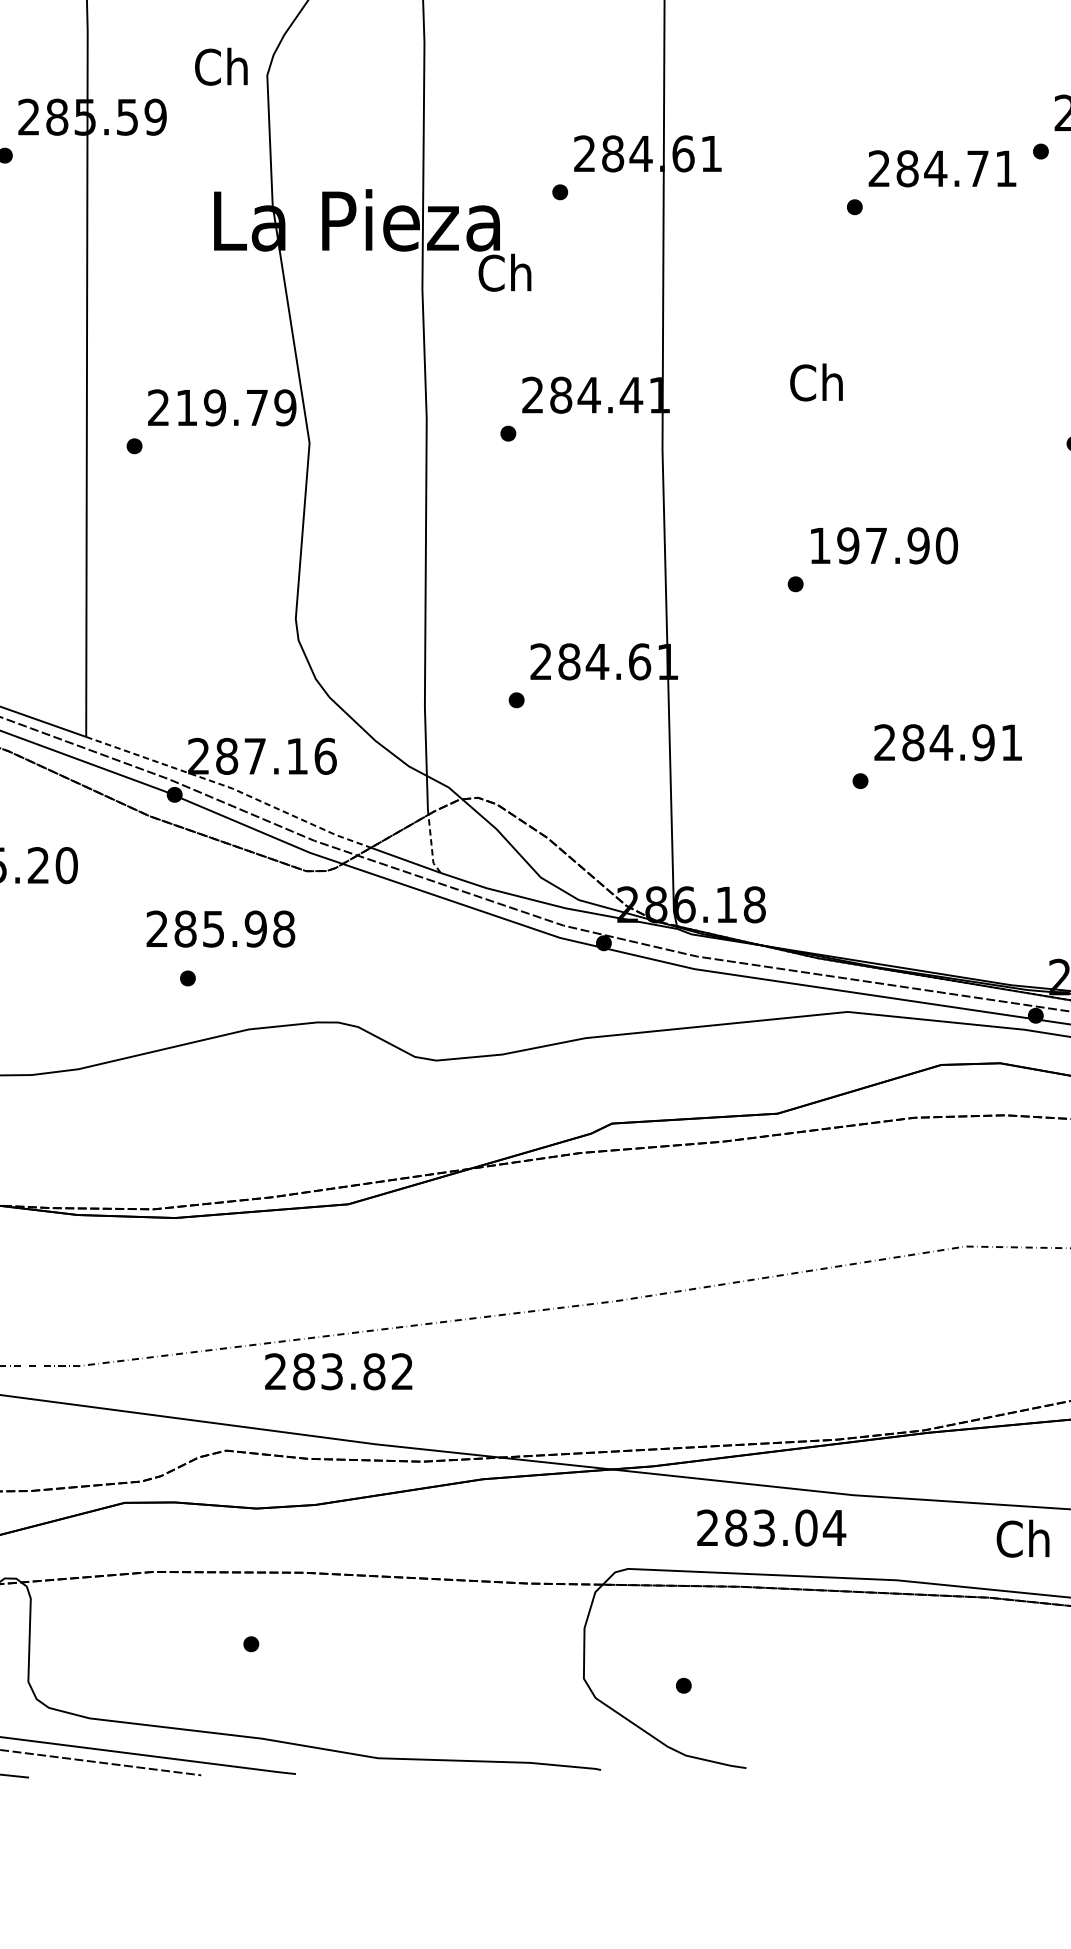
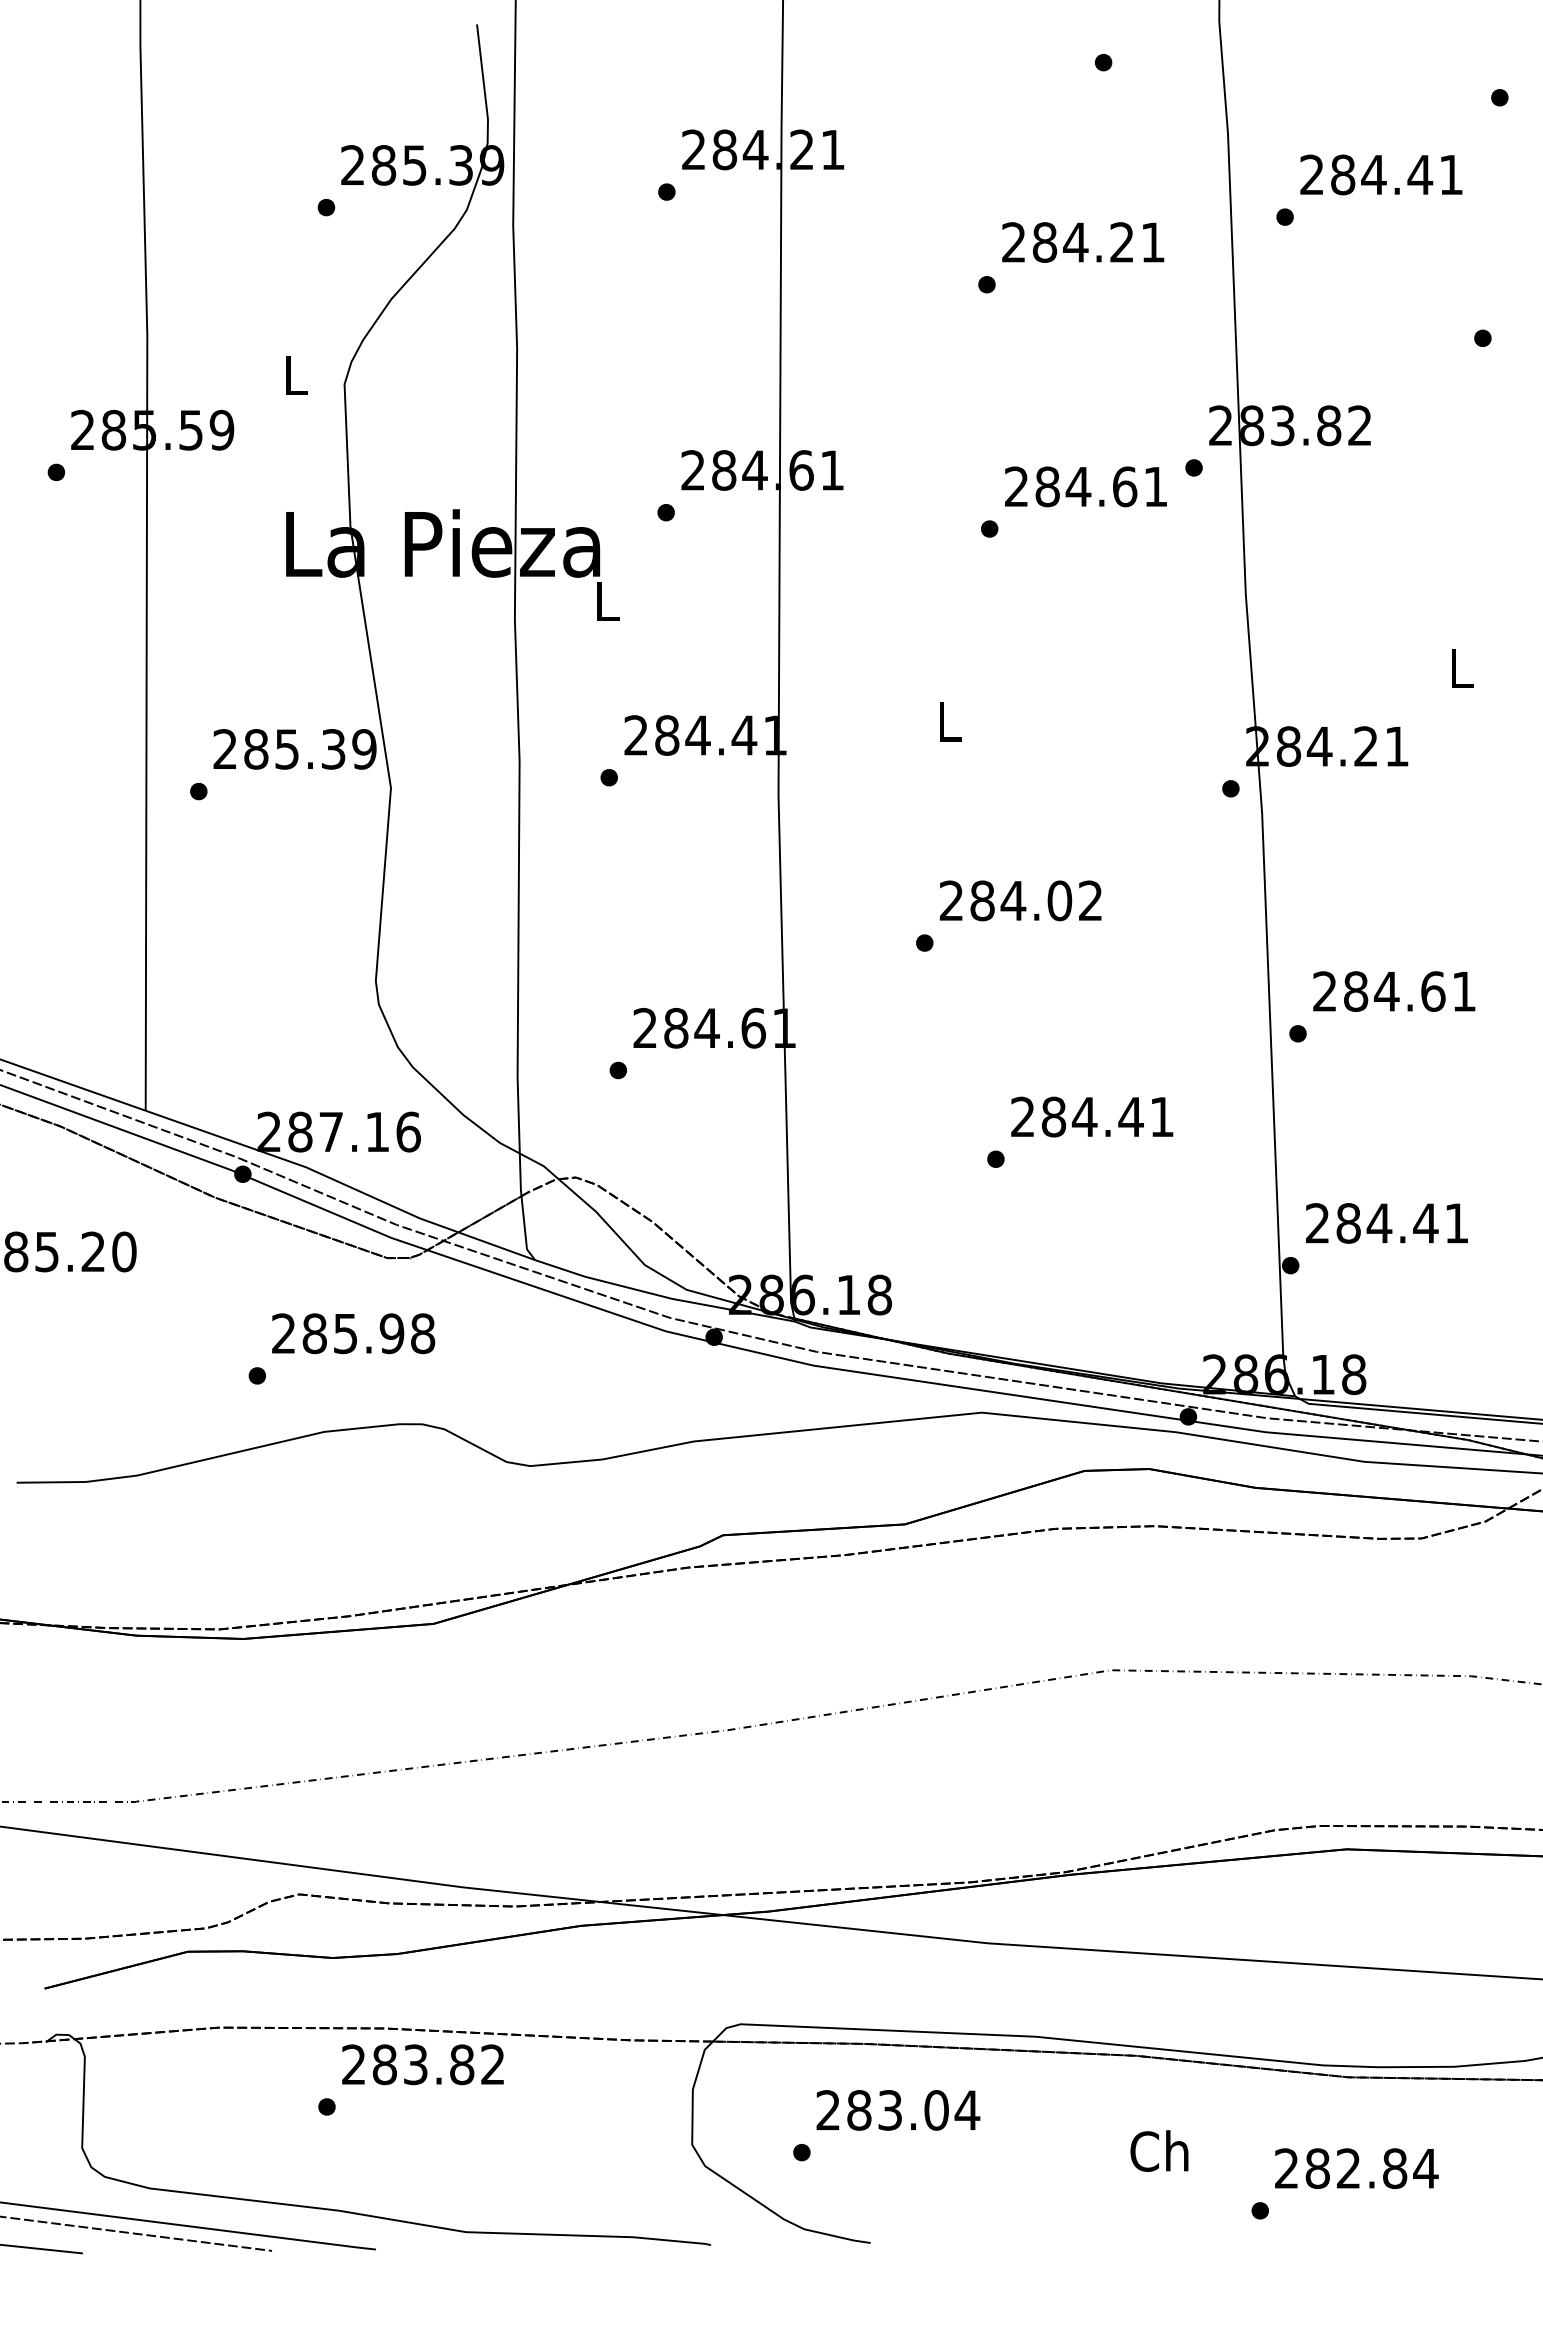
text: (220, 66) -> (293, 374), Ch -> L
text: (978, 168) -> (1125, 486), 284.71 -> 284.61
text: (504, 272) -> (605, 600), Ch -> L
text: (816, 382) -> (947, 721), Ch -> L
text: (221, 407) -> (294, 749), 219.79 -> 285.39
text: (883, 545) -> (1021, 900), 197.90 -> 284.02
text: (983, 742) -> (1130, 1116), 284.91 -> 284.41
line: (231, 787) -> (305, 1166), dashed -> solid
line: (431, 845) -> (524, 1229), dashed -> solid
text: (220, 928) -> (353, 1333), moved
text: (338, 1371) -> (422, 2064), moved
text: (771, 1528) -> (898, 2110), moved
text: (1023, 1538) -> (1159, 2150), moved

